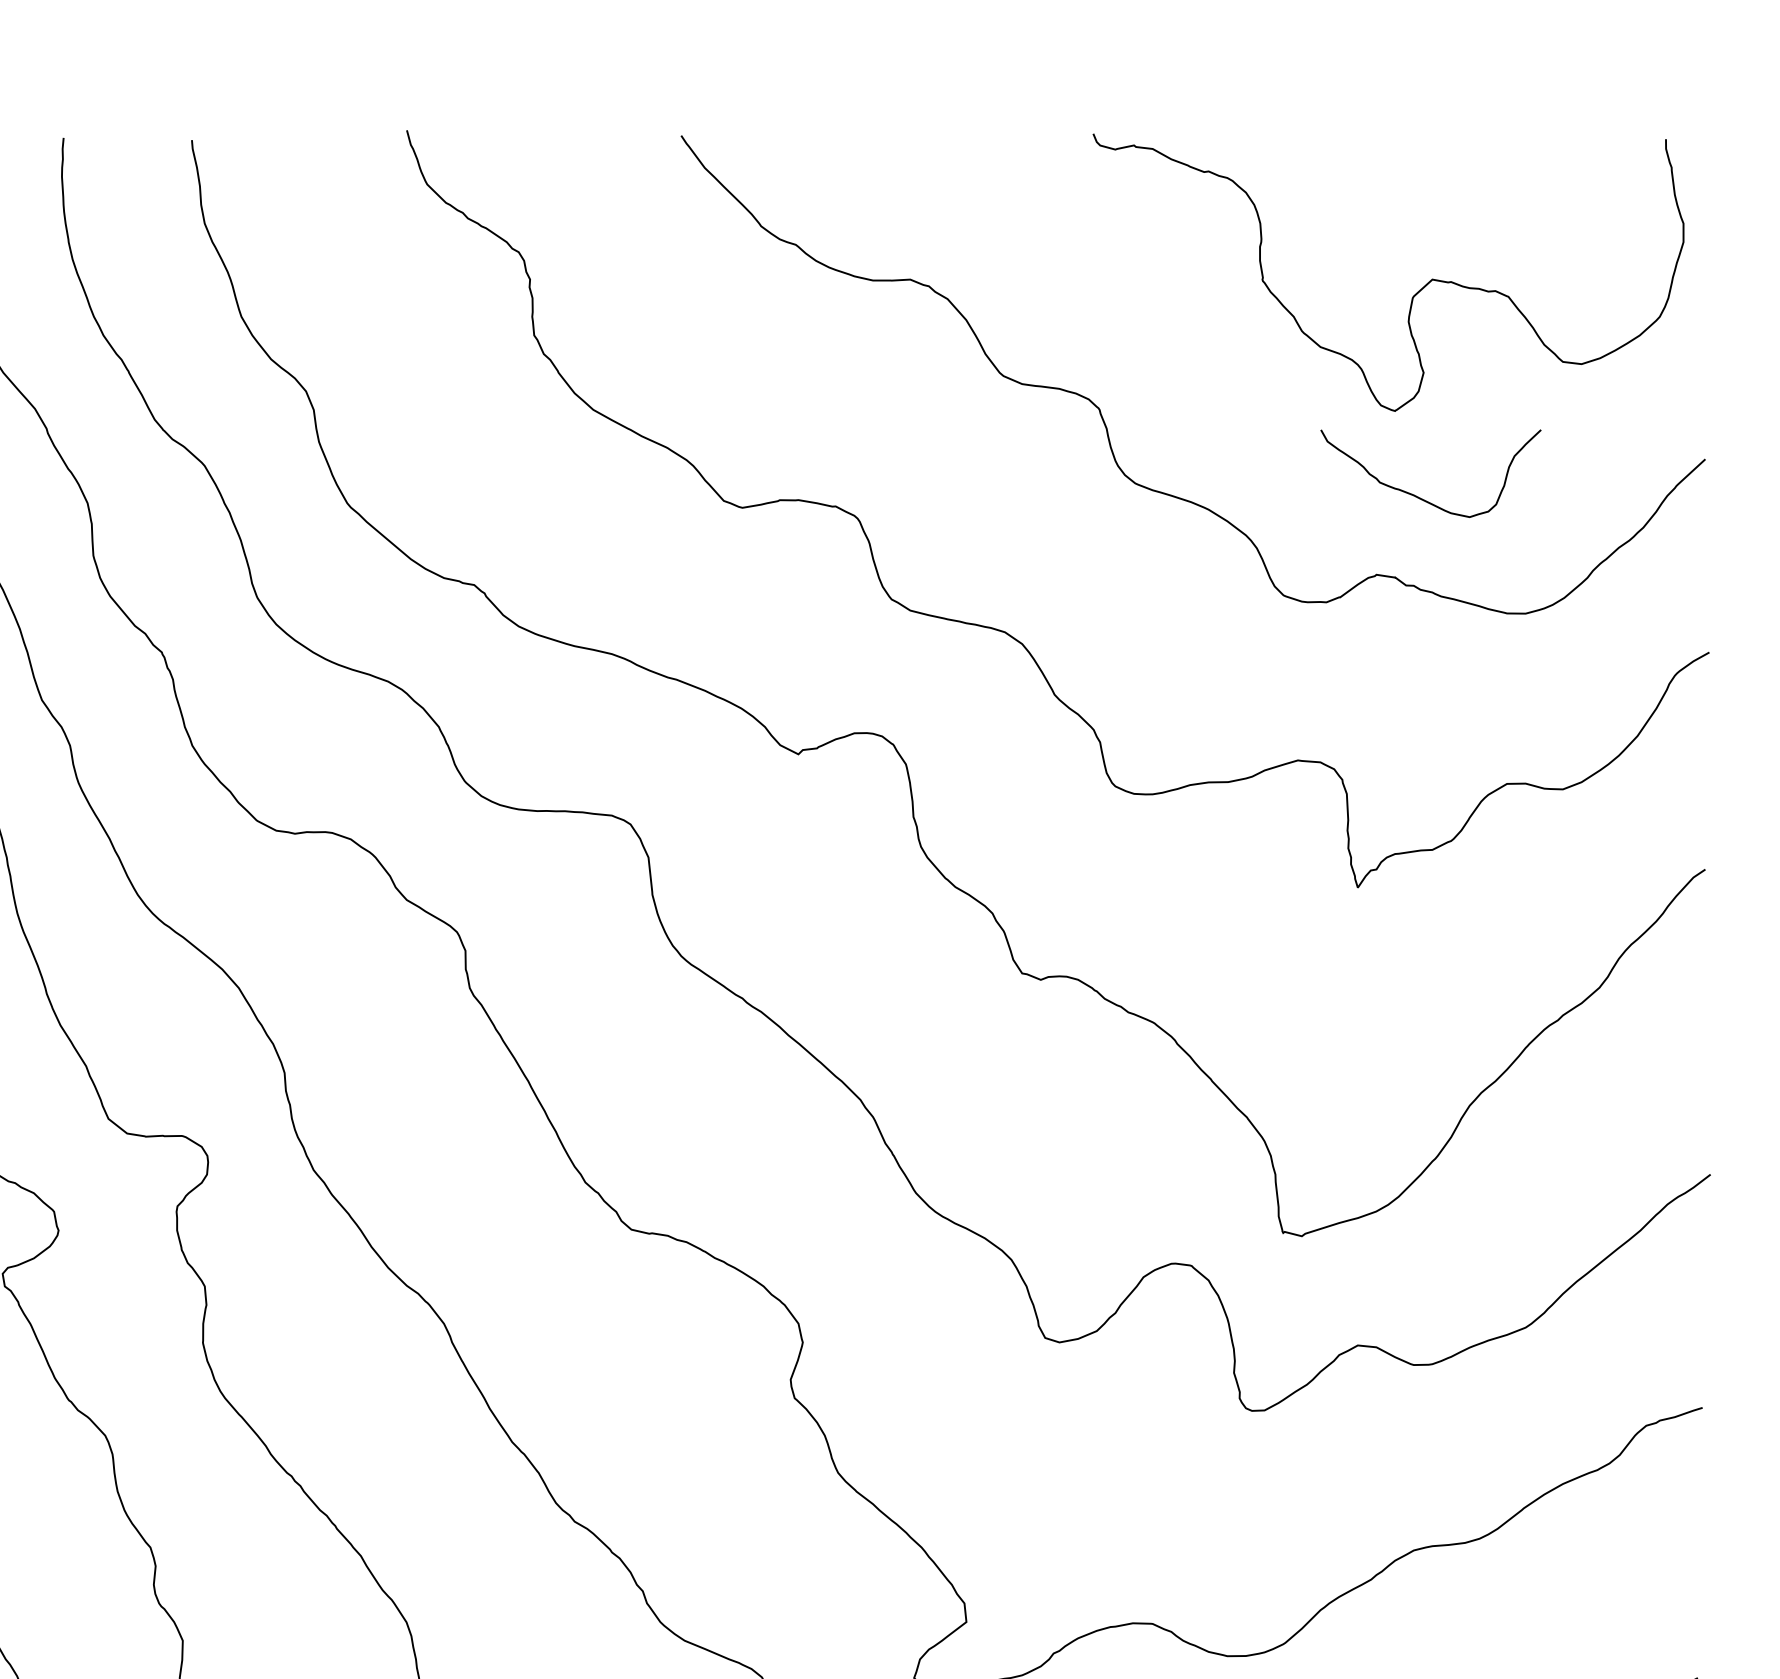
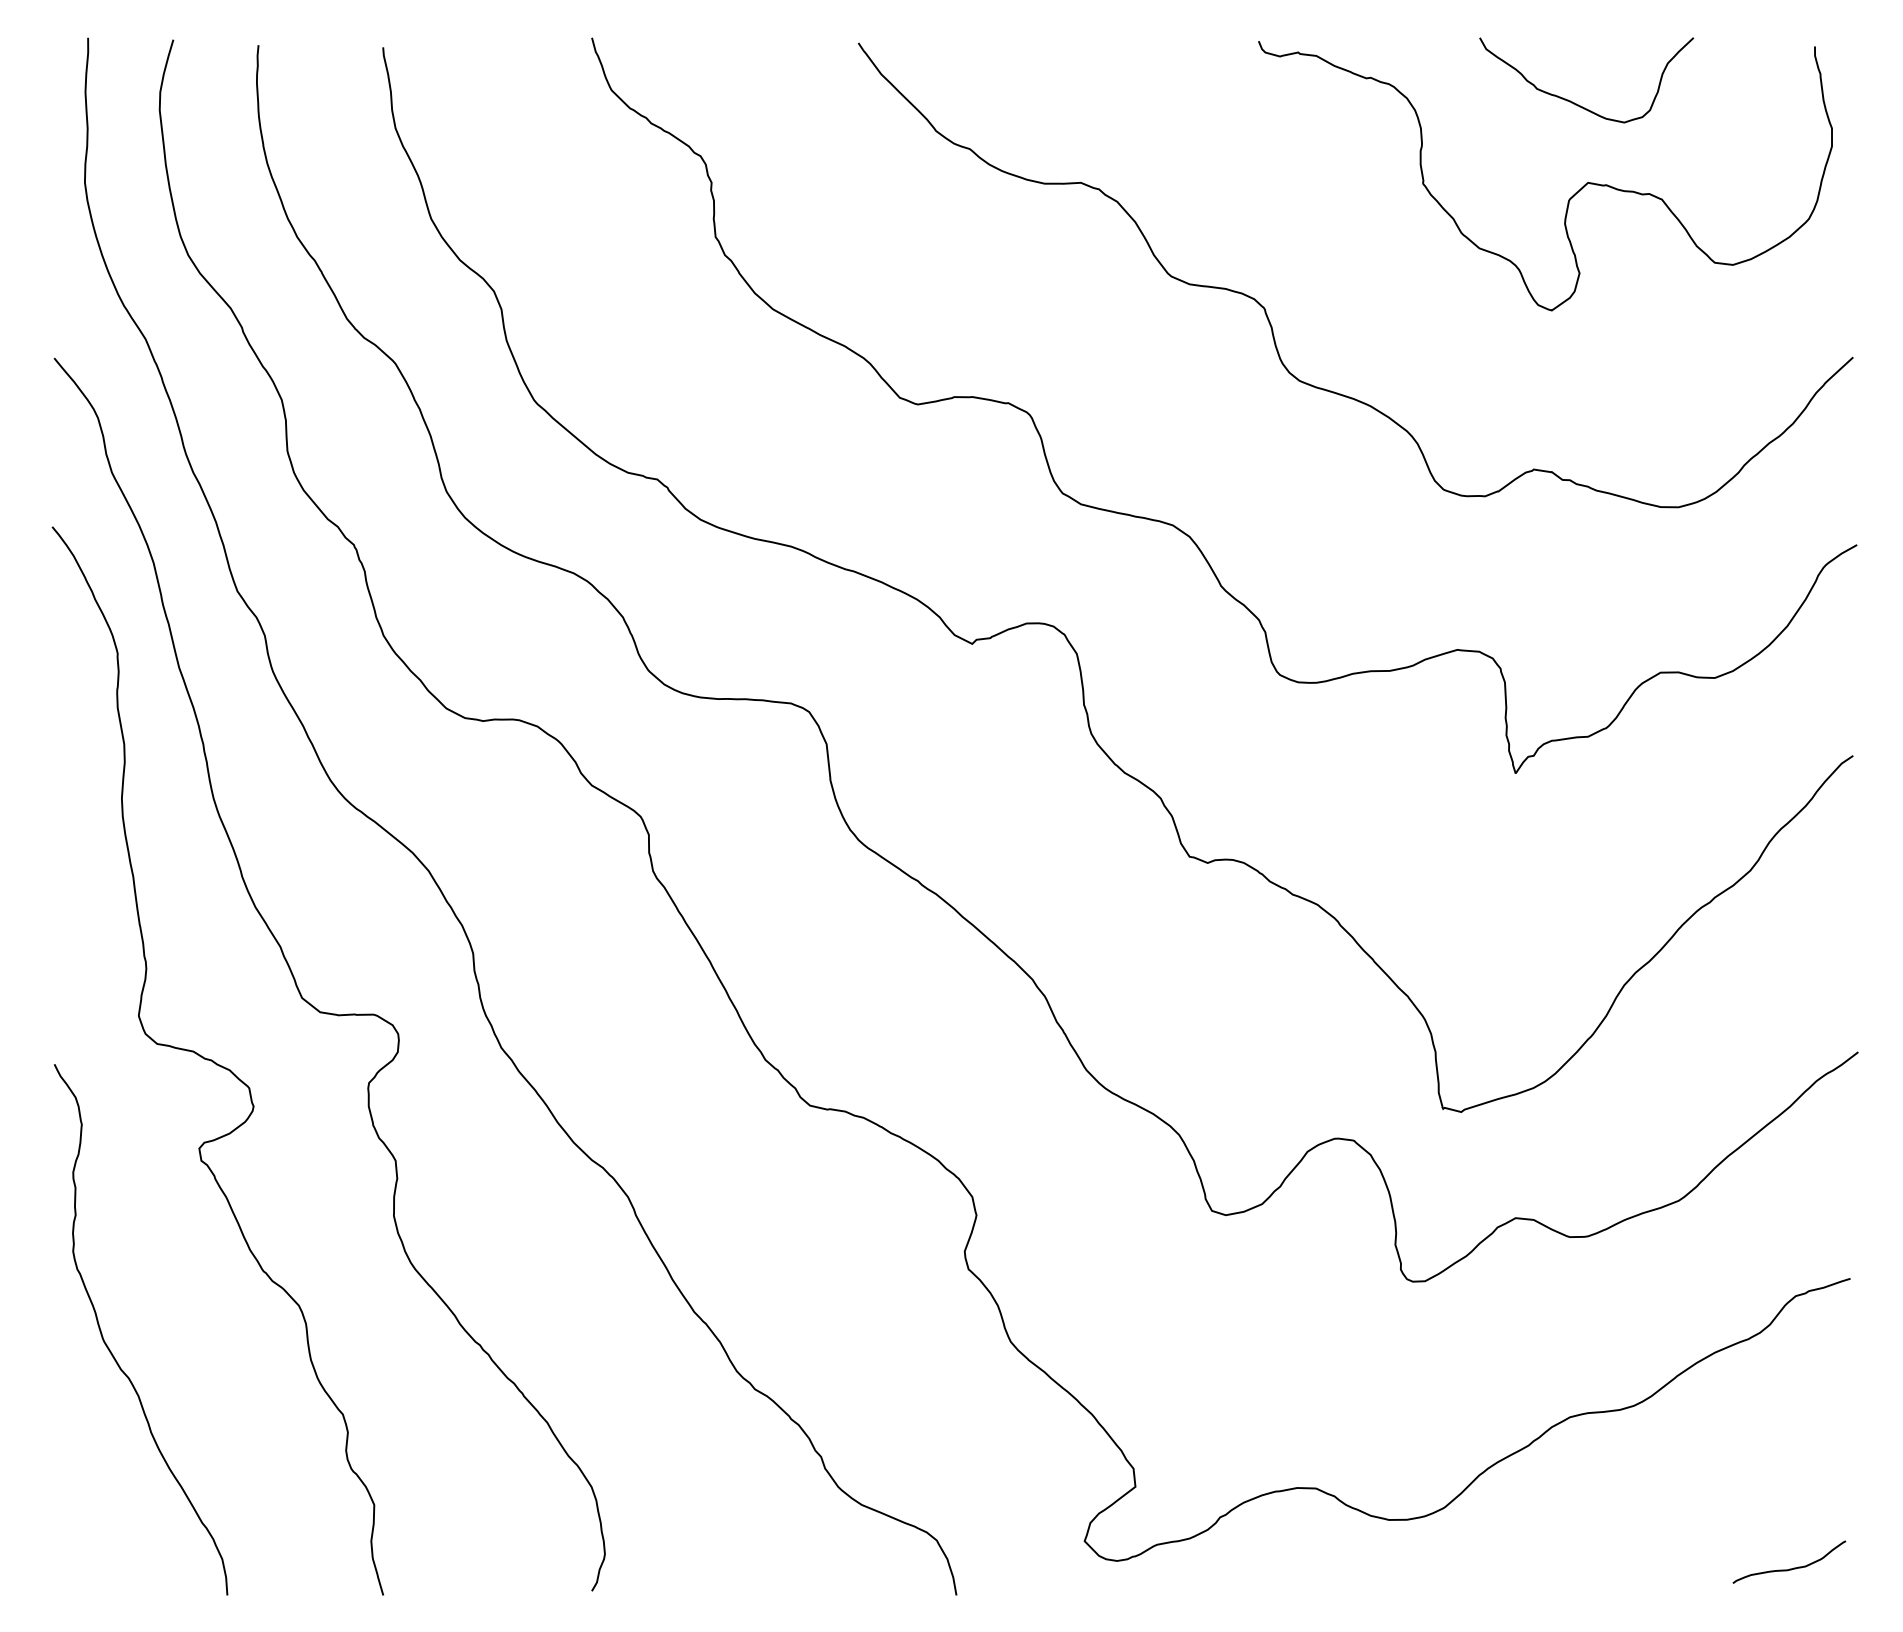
curve: (1418, 496) -> (1574, 102), moved

